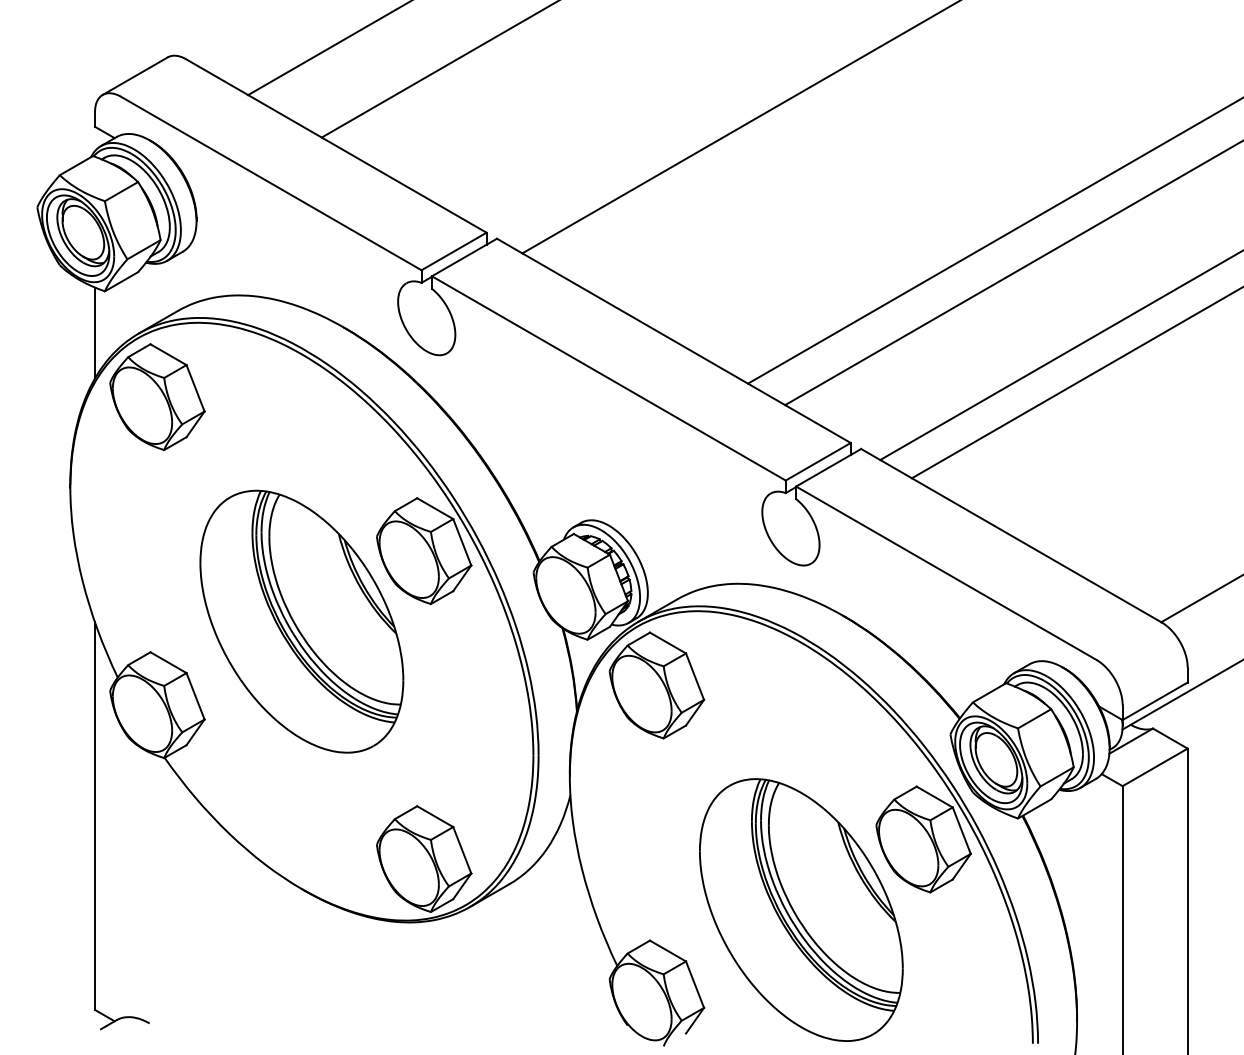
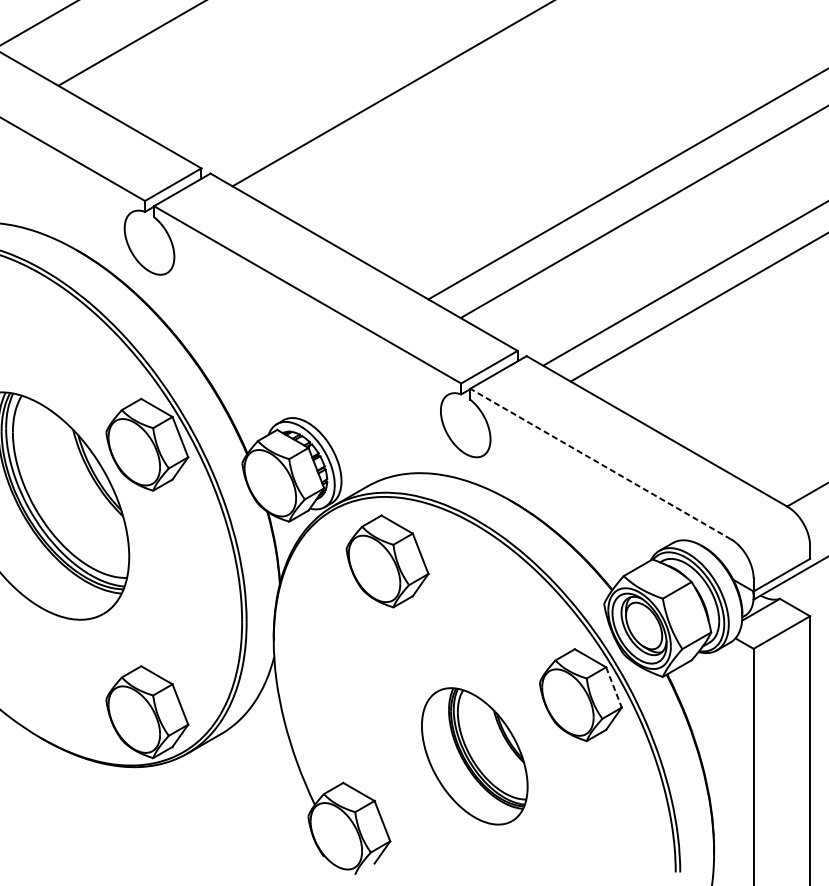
line: (945, 573) -> (599, 464), solid -> dashed
part: (656, 685) -> (387, 561), moved
line: (961, 830) -> (613, 687), solid -> dashed
part: (801, 909) -> (474, 755), size x0.6

